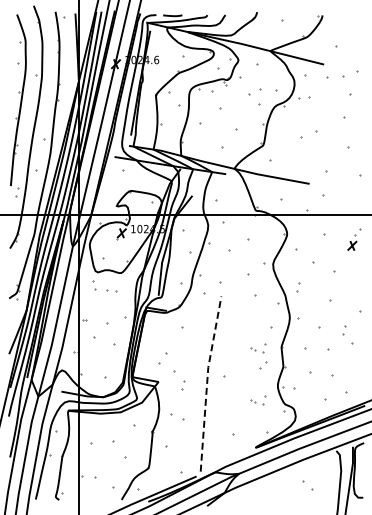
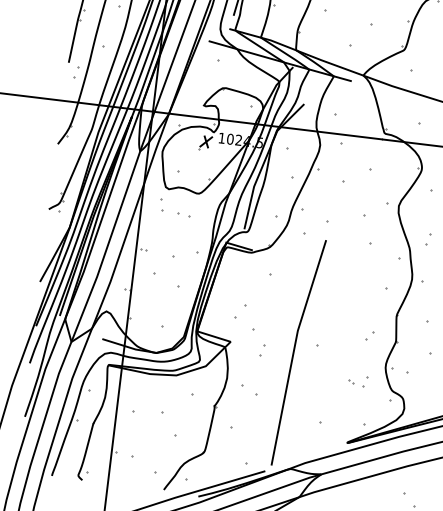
part: (258, 348) -> (366, 313), removed
line: (207, 382) -> (294, 350), dashed -> solid

